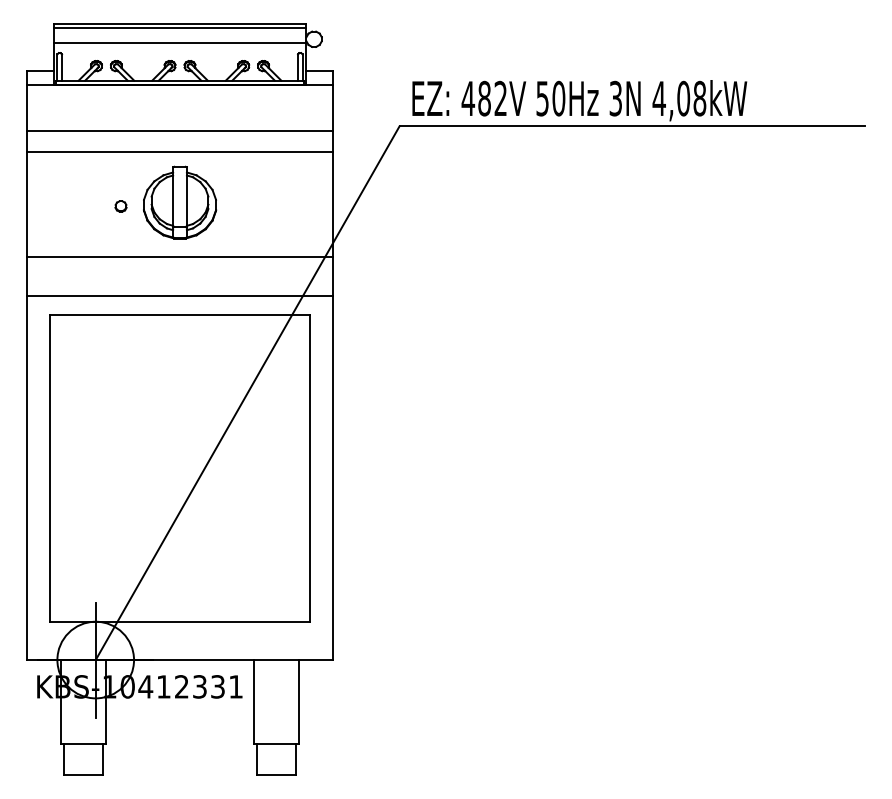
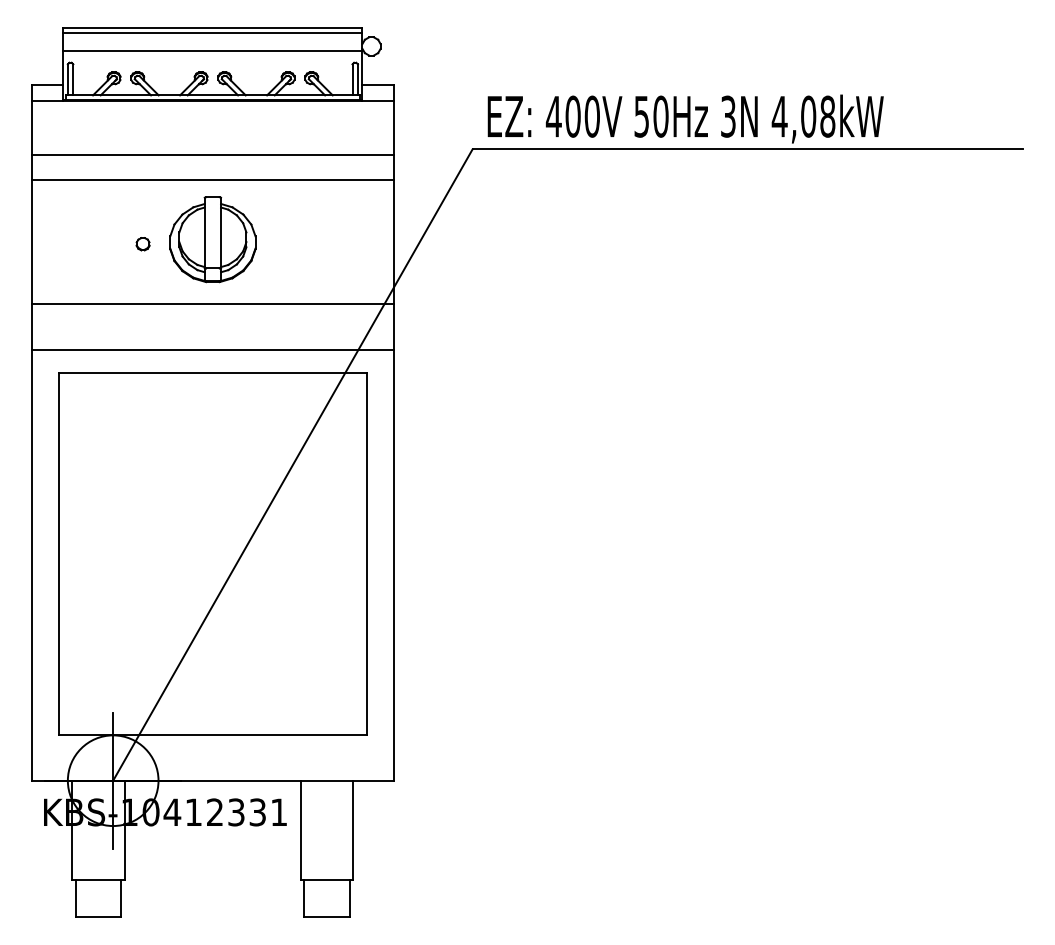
text: (492, 98) -> (582, 116), 482V -> 400V

